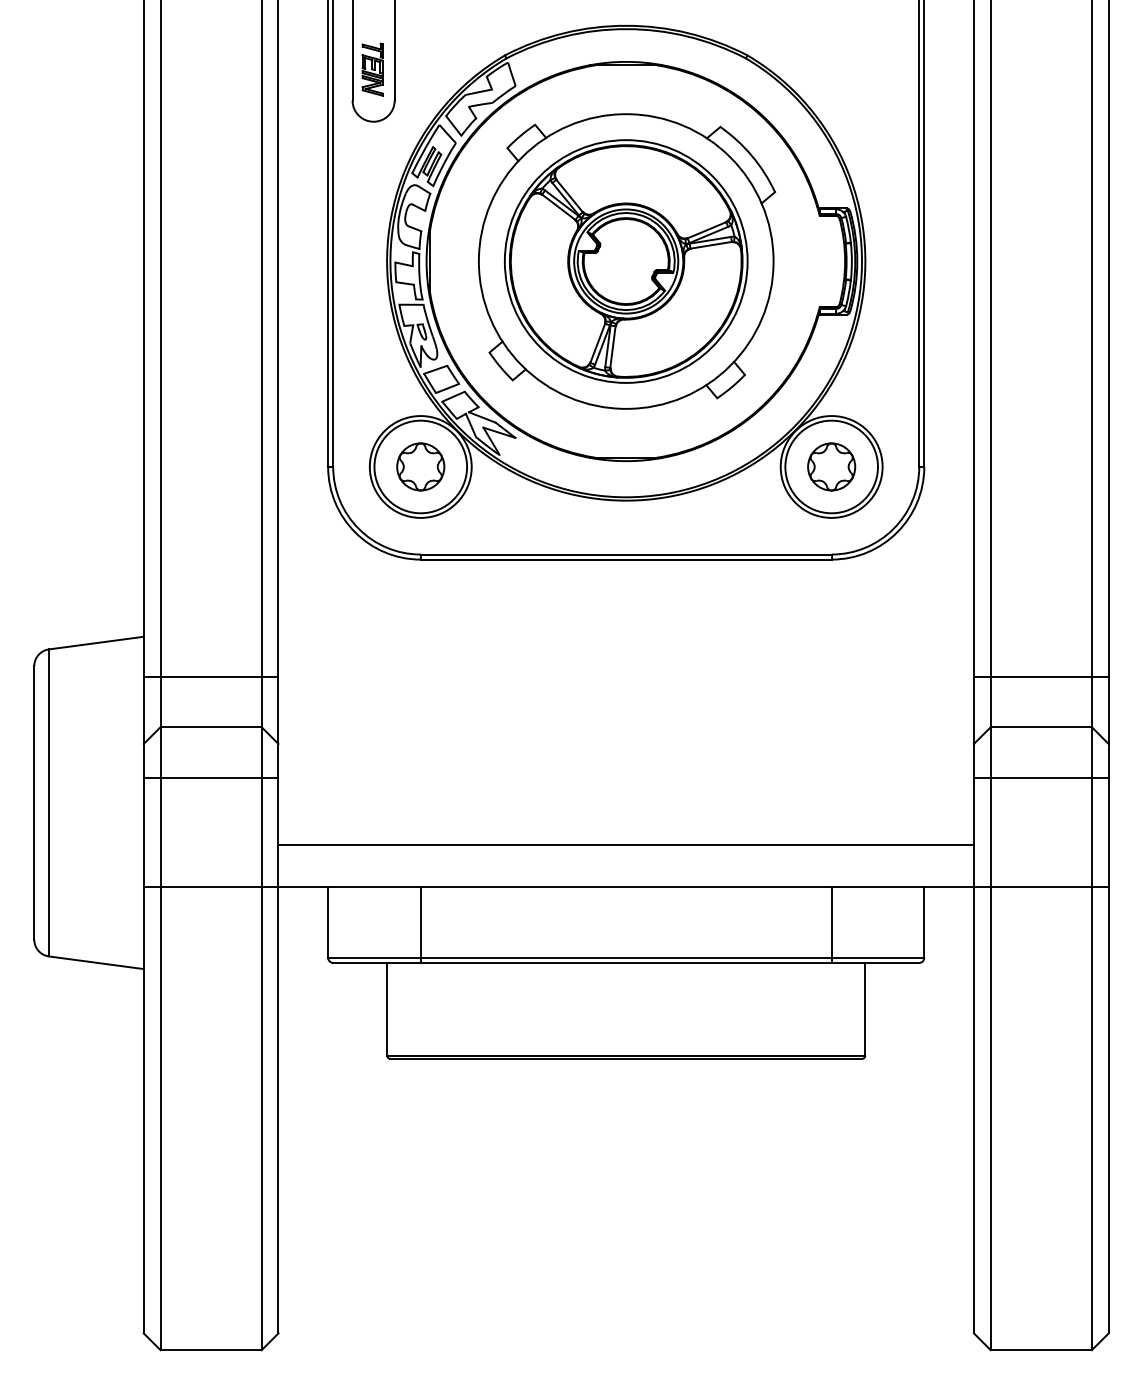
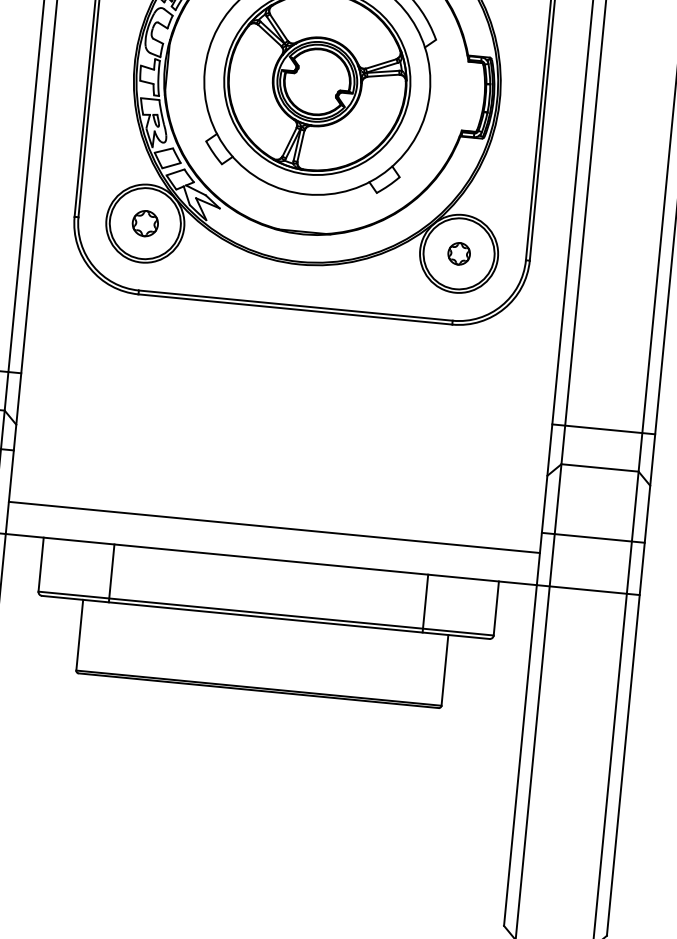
part: (420, 466) -> (145, 223), size x0.7
part: (831, 466) -> (458, 253), size x0.6
line: (1040, 777) -> (592, 537), moved

